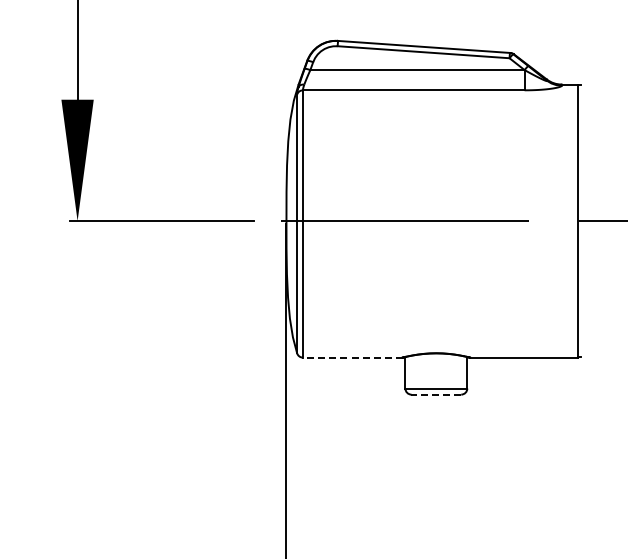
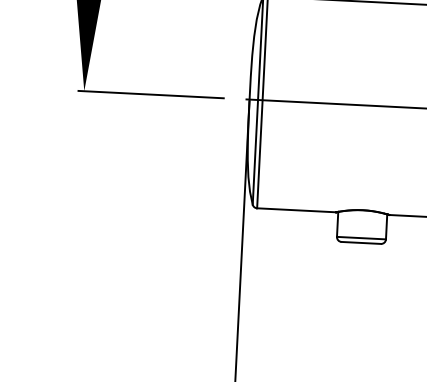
line: (352, 357) -> (296, 210), dashed -> solid
line: (436, 394) -> (361, 242), dashed -> solid

